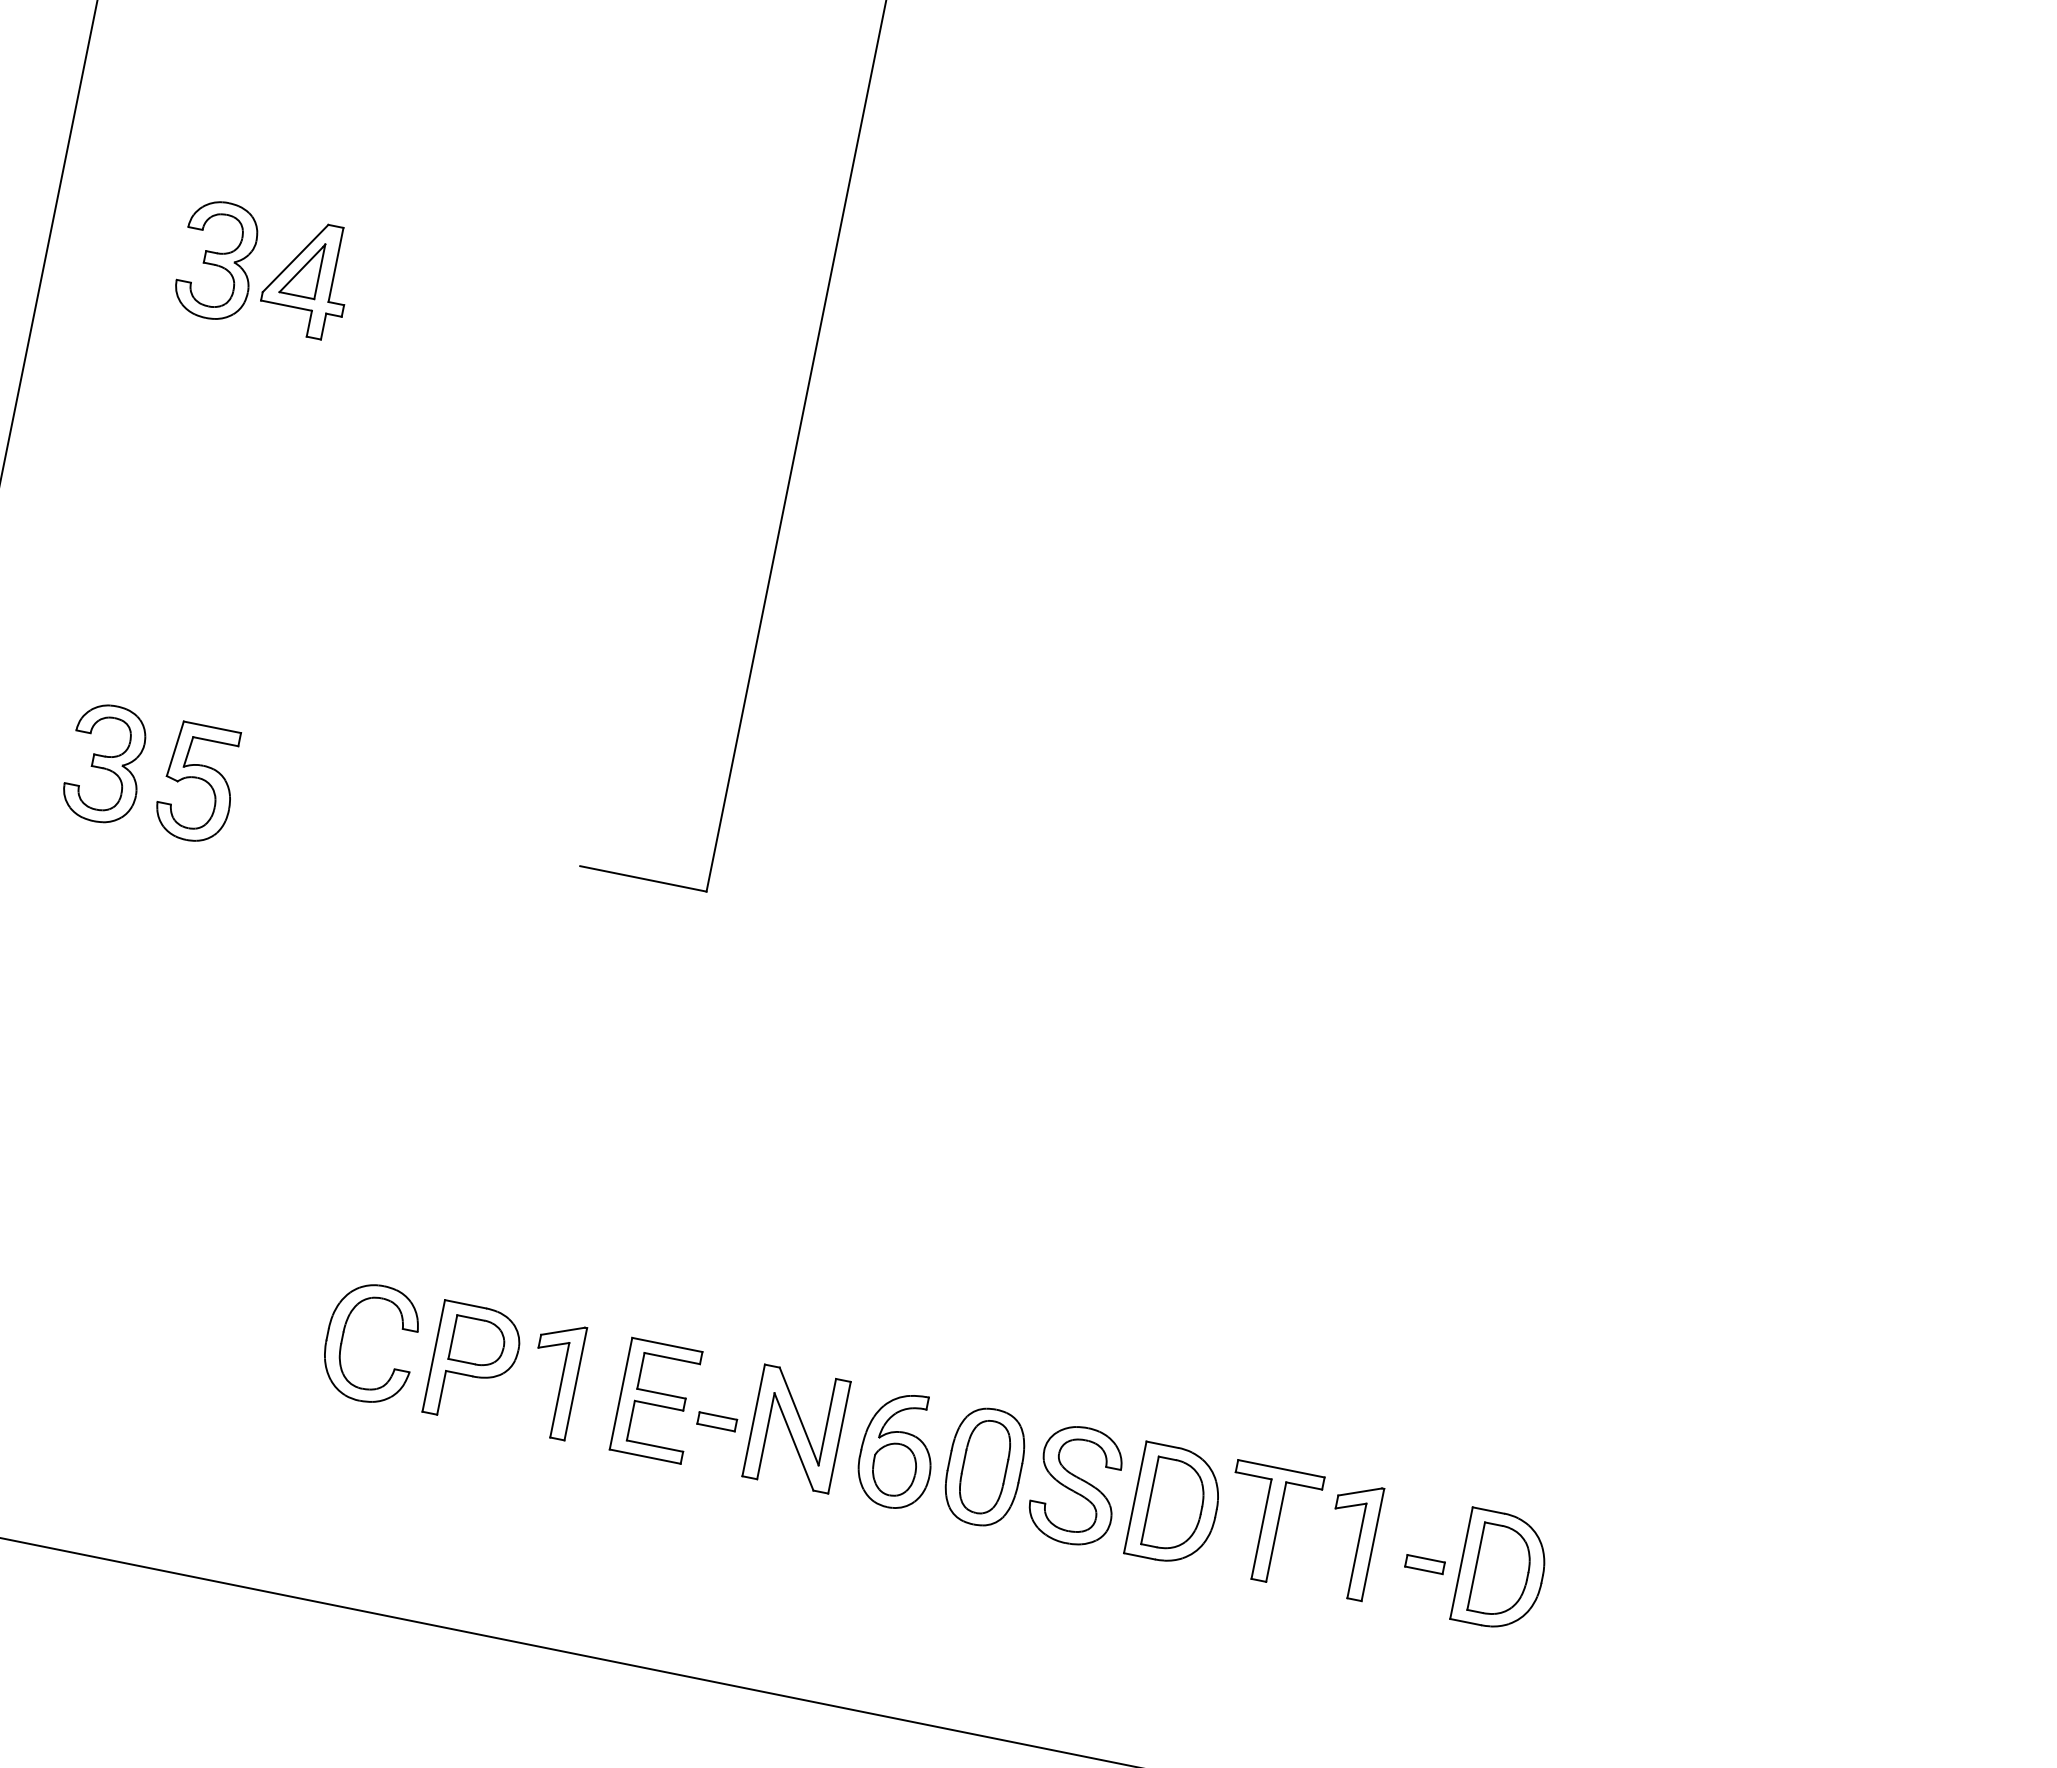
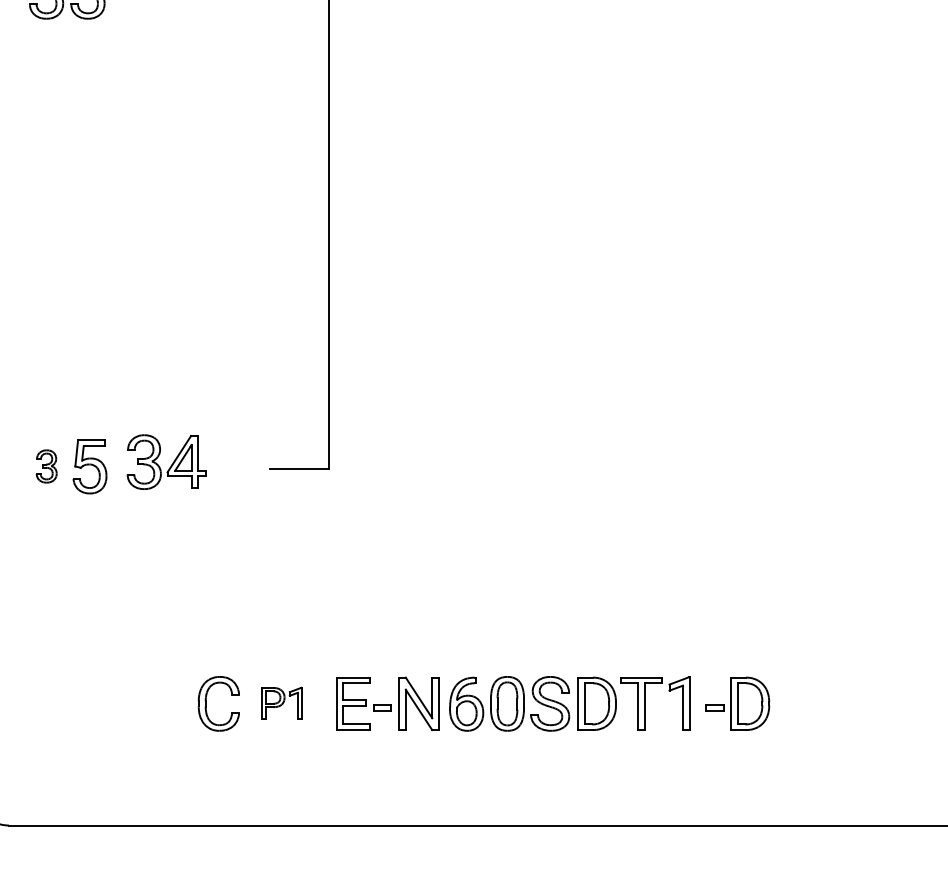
part: (265, 268) -> (166, 461), moved
part: (105, 763) -> (46, 466), size x0.6
part: (503, 1369) -> (281, 703), size x0.6

